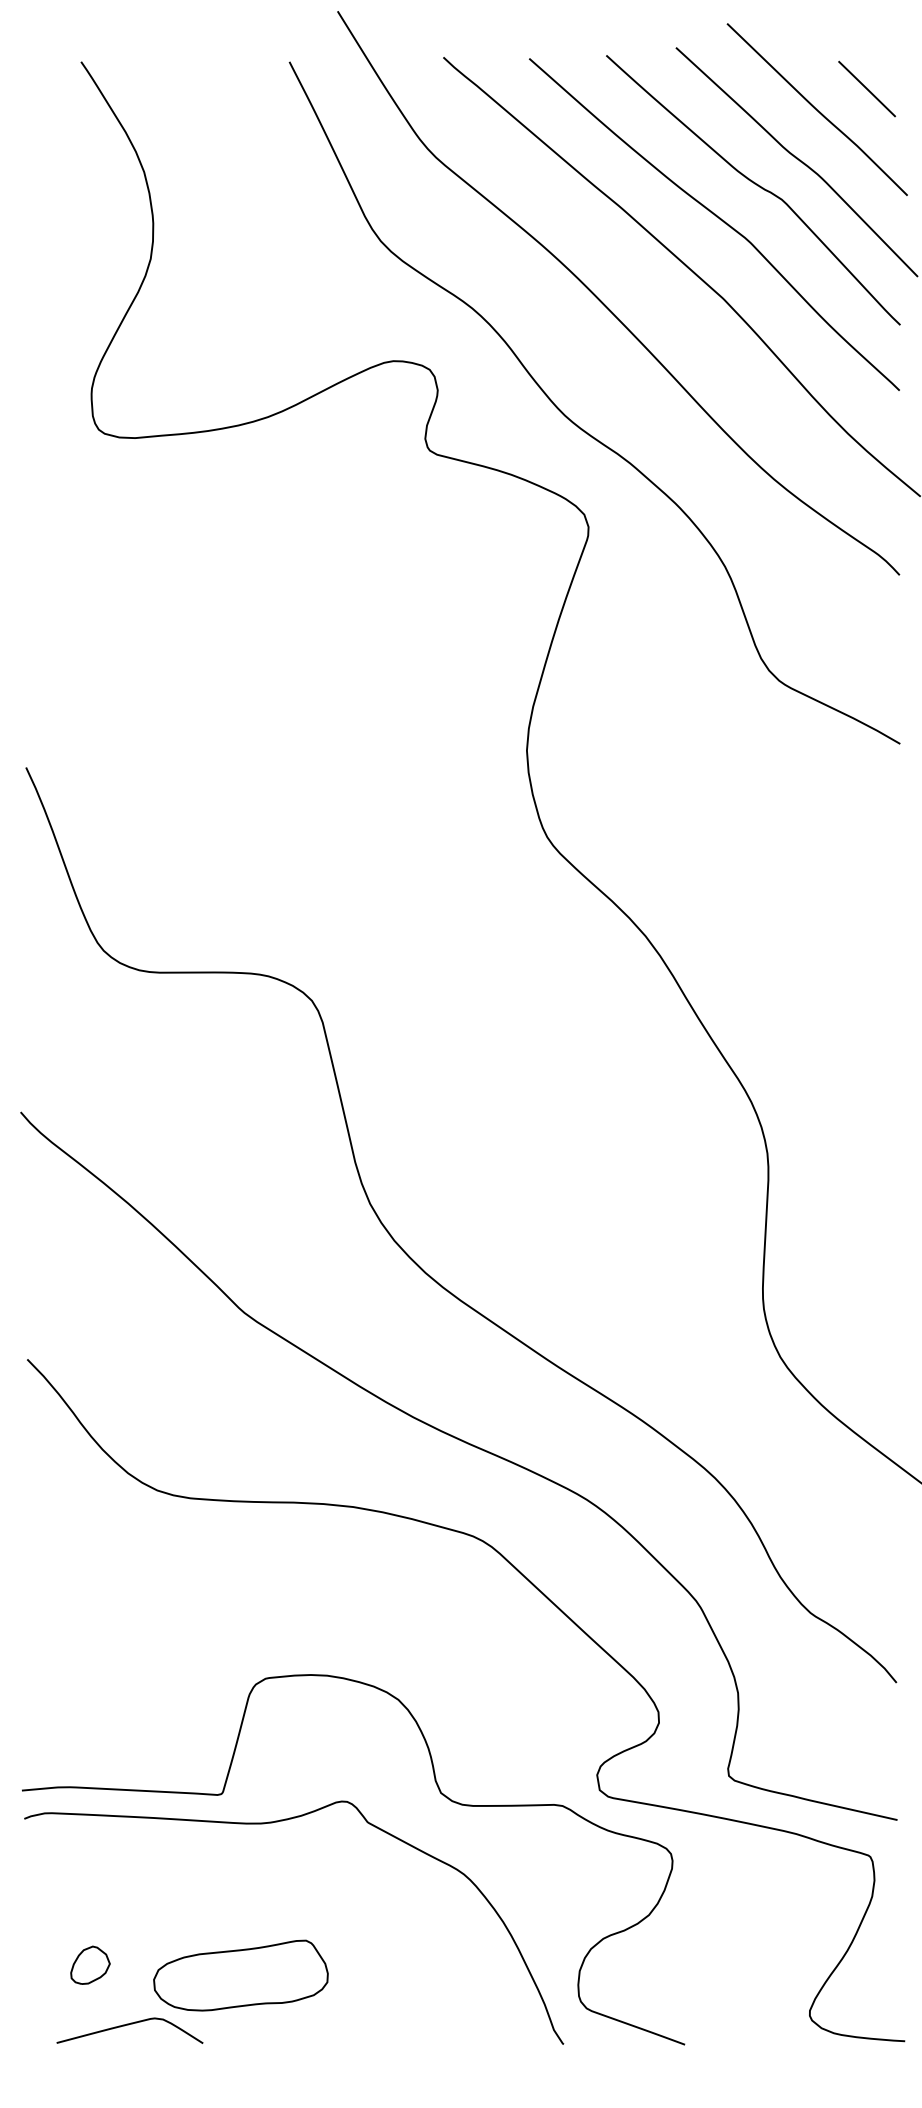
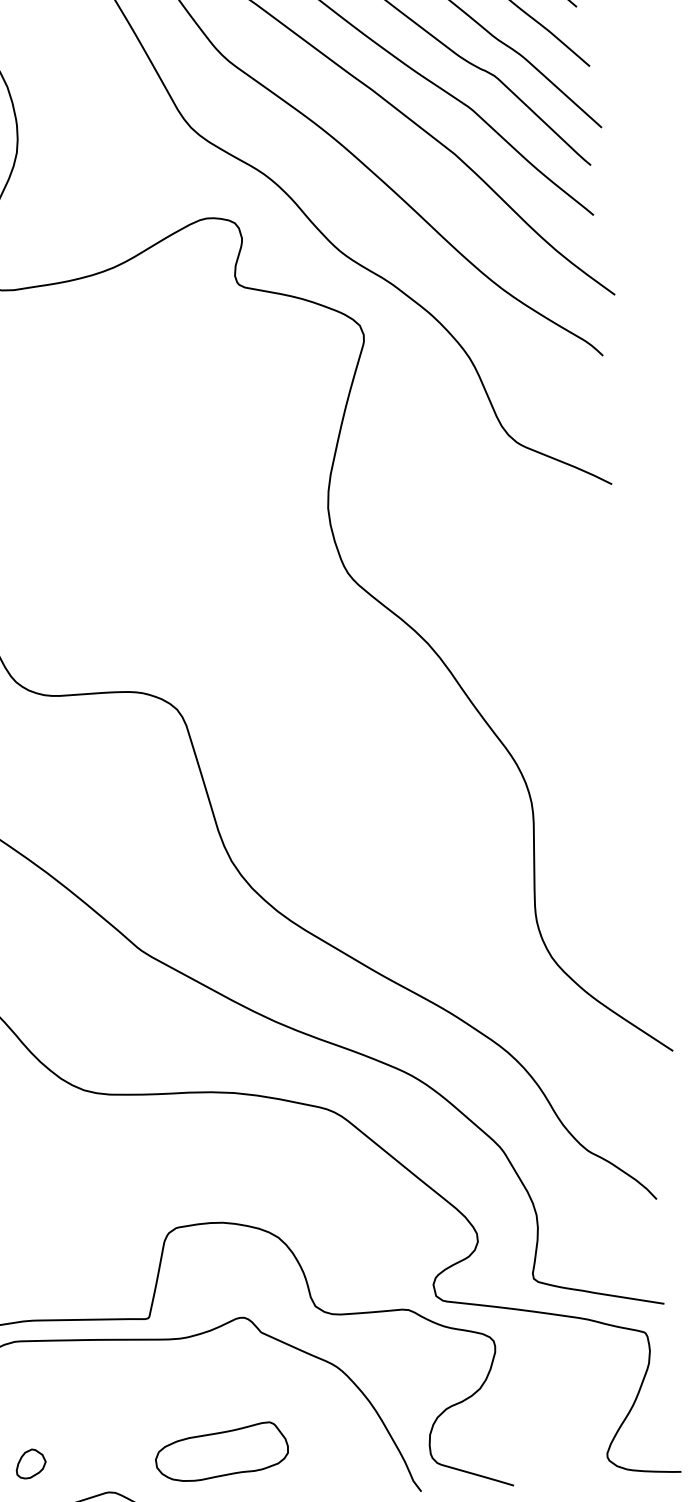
part: (90, 1964) -> (31, 1463), moved
part: (240, 1975) -> (221, 1452), moved

